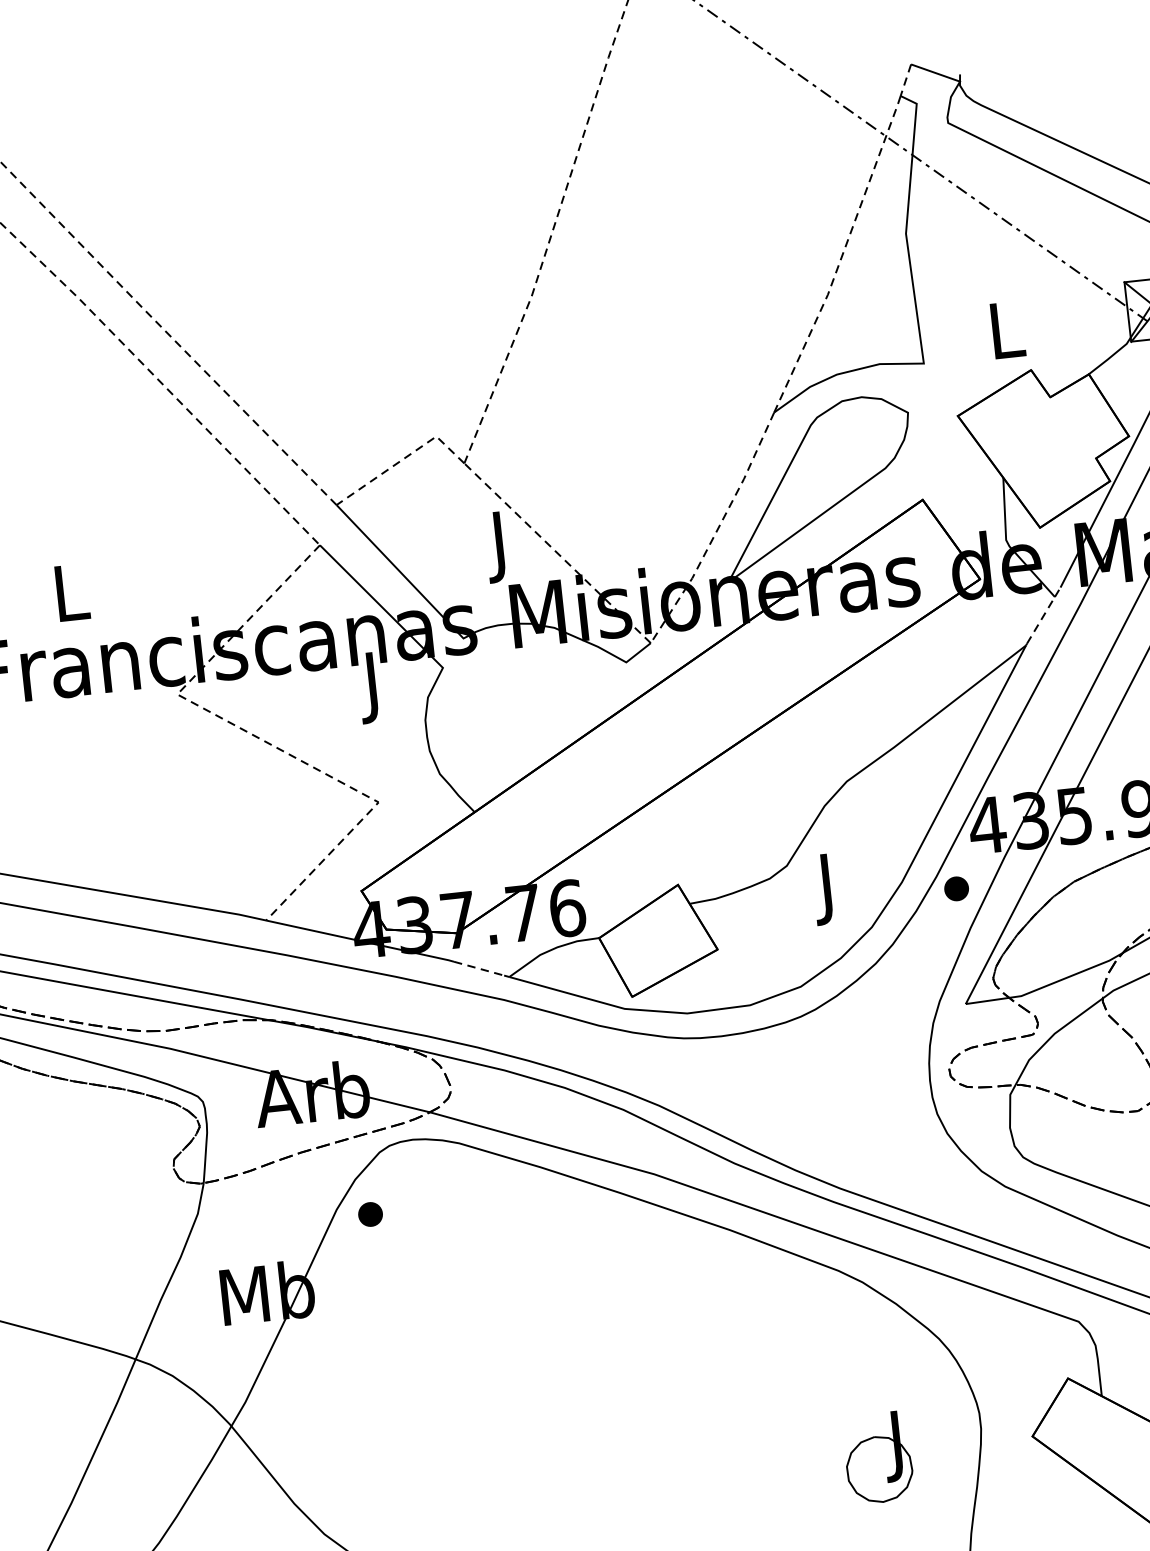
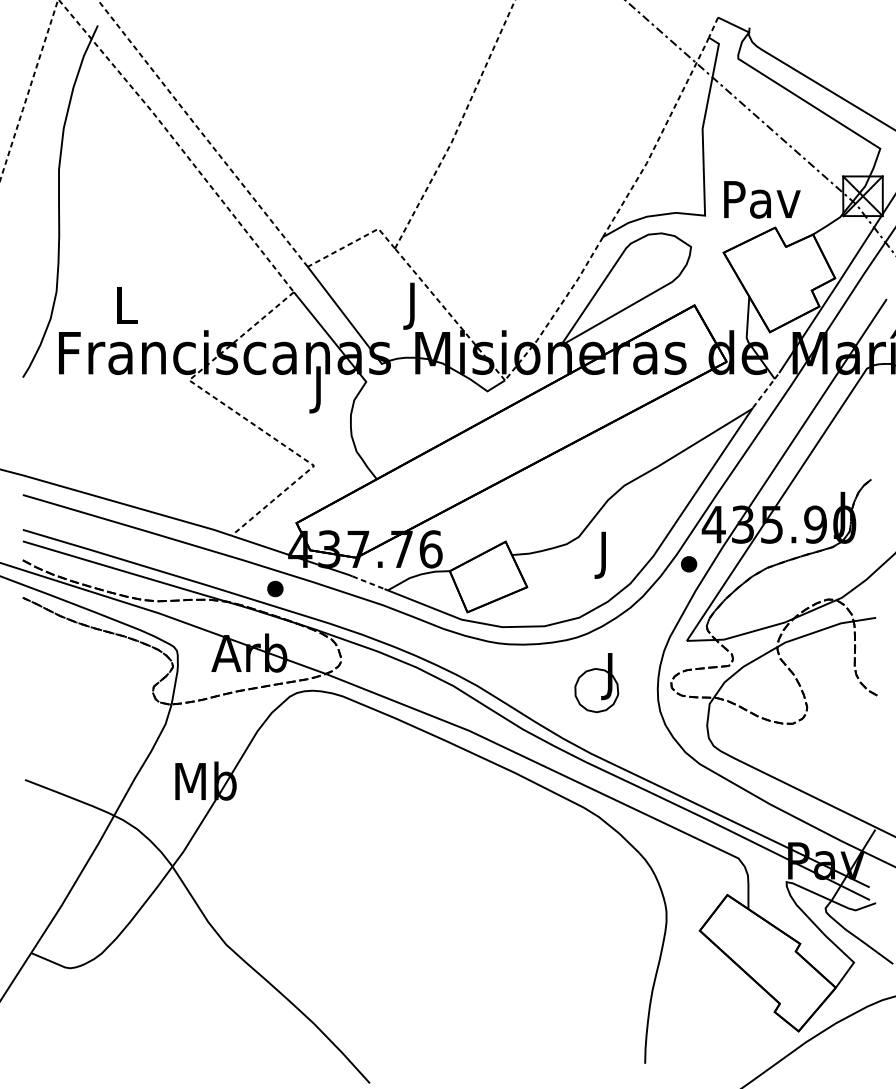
text: (1007, 329) -> (762, 199), L -> Pav
part: (370, 1213) -> (275, 588), moved
part: (878, 1458) -> (596, 683), moved

